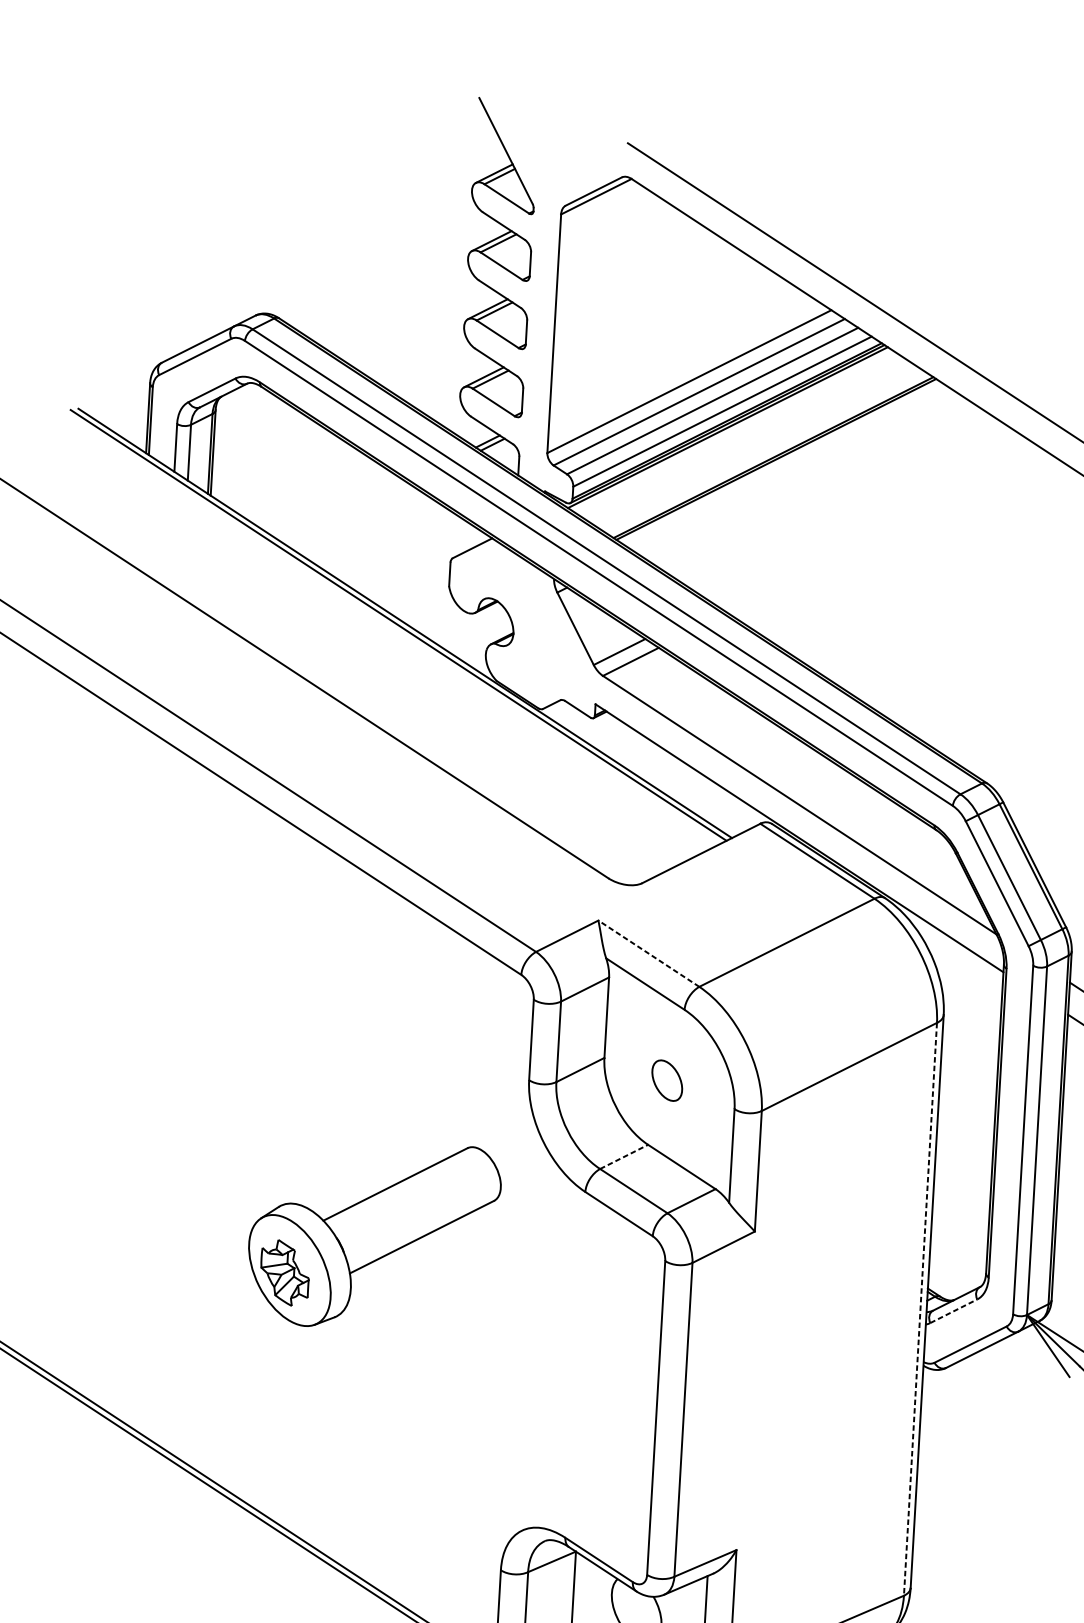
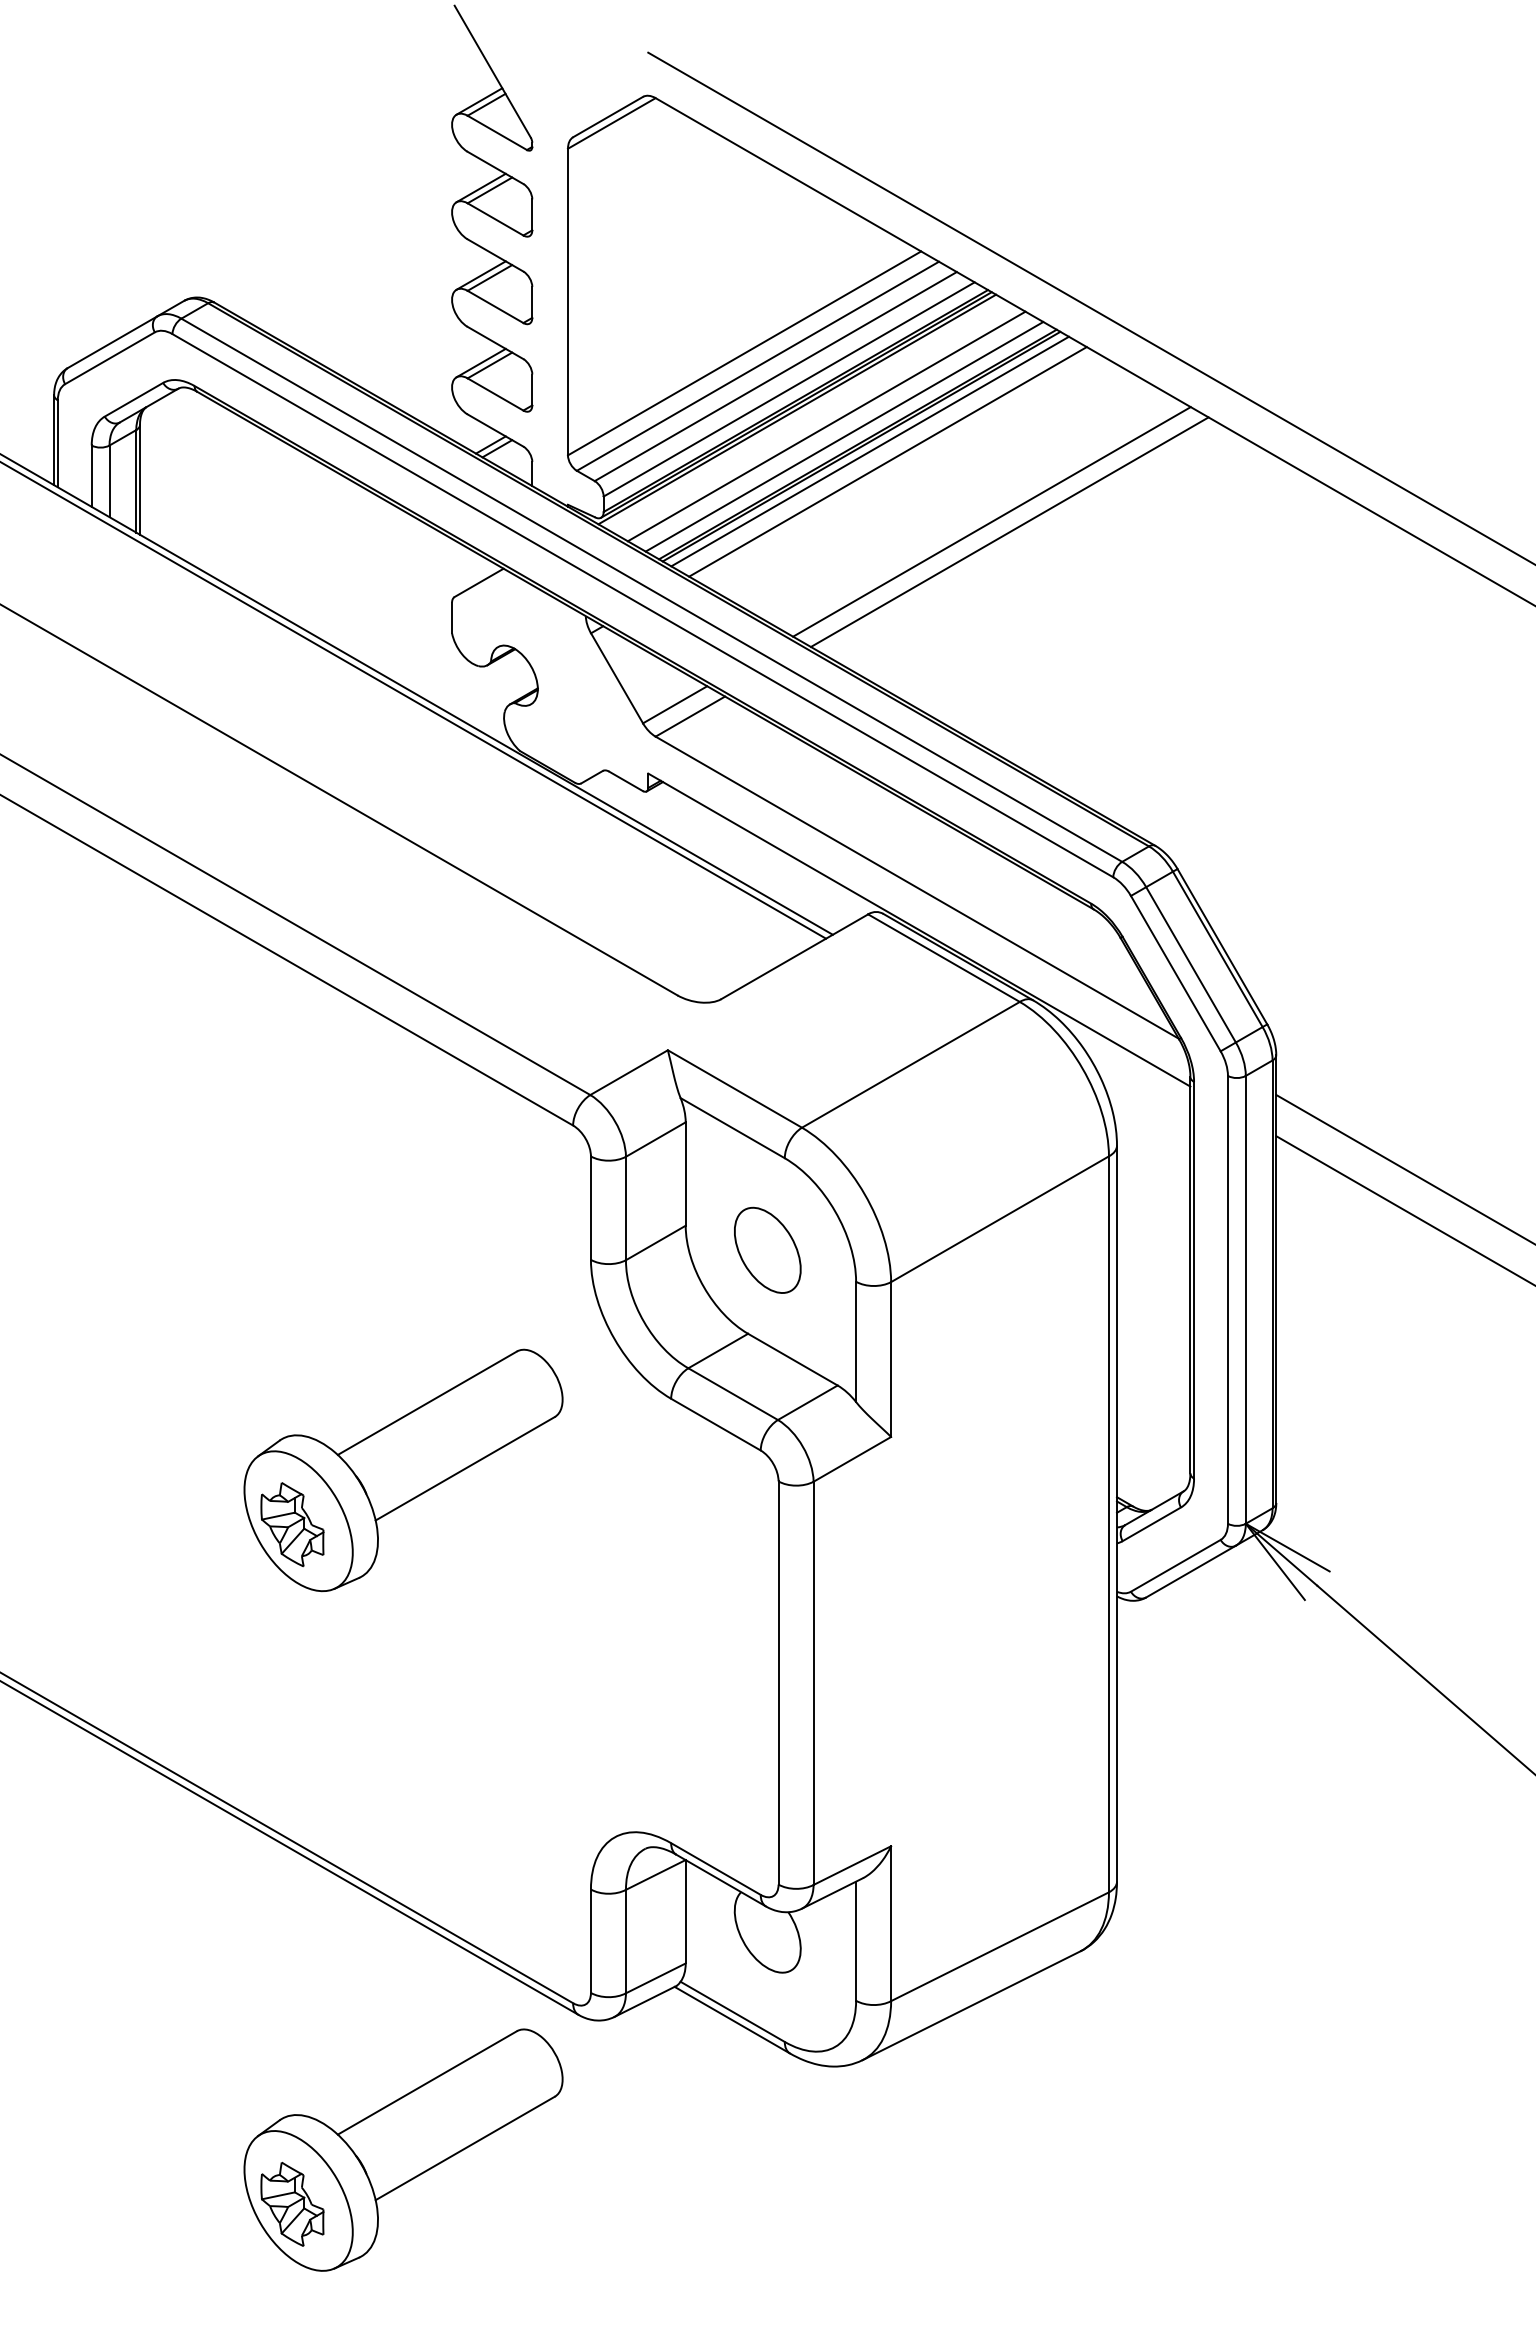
line: (749, 442) -> (826, 426), added
line: (763, 450) -> (844, 436), added
line: (782, 463) -> (869, 451), added
line: (795, 472) -> (887, 461), added
line: (874, 523) -> (991, 521), added
line: (887, 532) -> (1009, 531), added
line: (648, 953) -> (734, 1088), dashed -> solid
part: (667, 1080) -> (767, 1249), size x1.67
line: (624, 1156) -> (718, 1350), dashed -> solid
line: (920, 1309) -> (1108, 1524), dashed -> solid
line: (953, 1311) -> (1151, 1524), dashed -> solid

